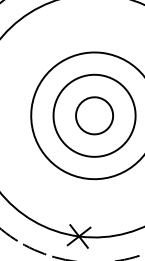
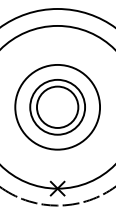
circle: (94, 114) -> (57, 106), size x1.67

